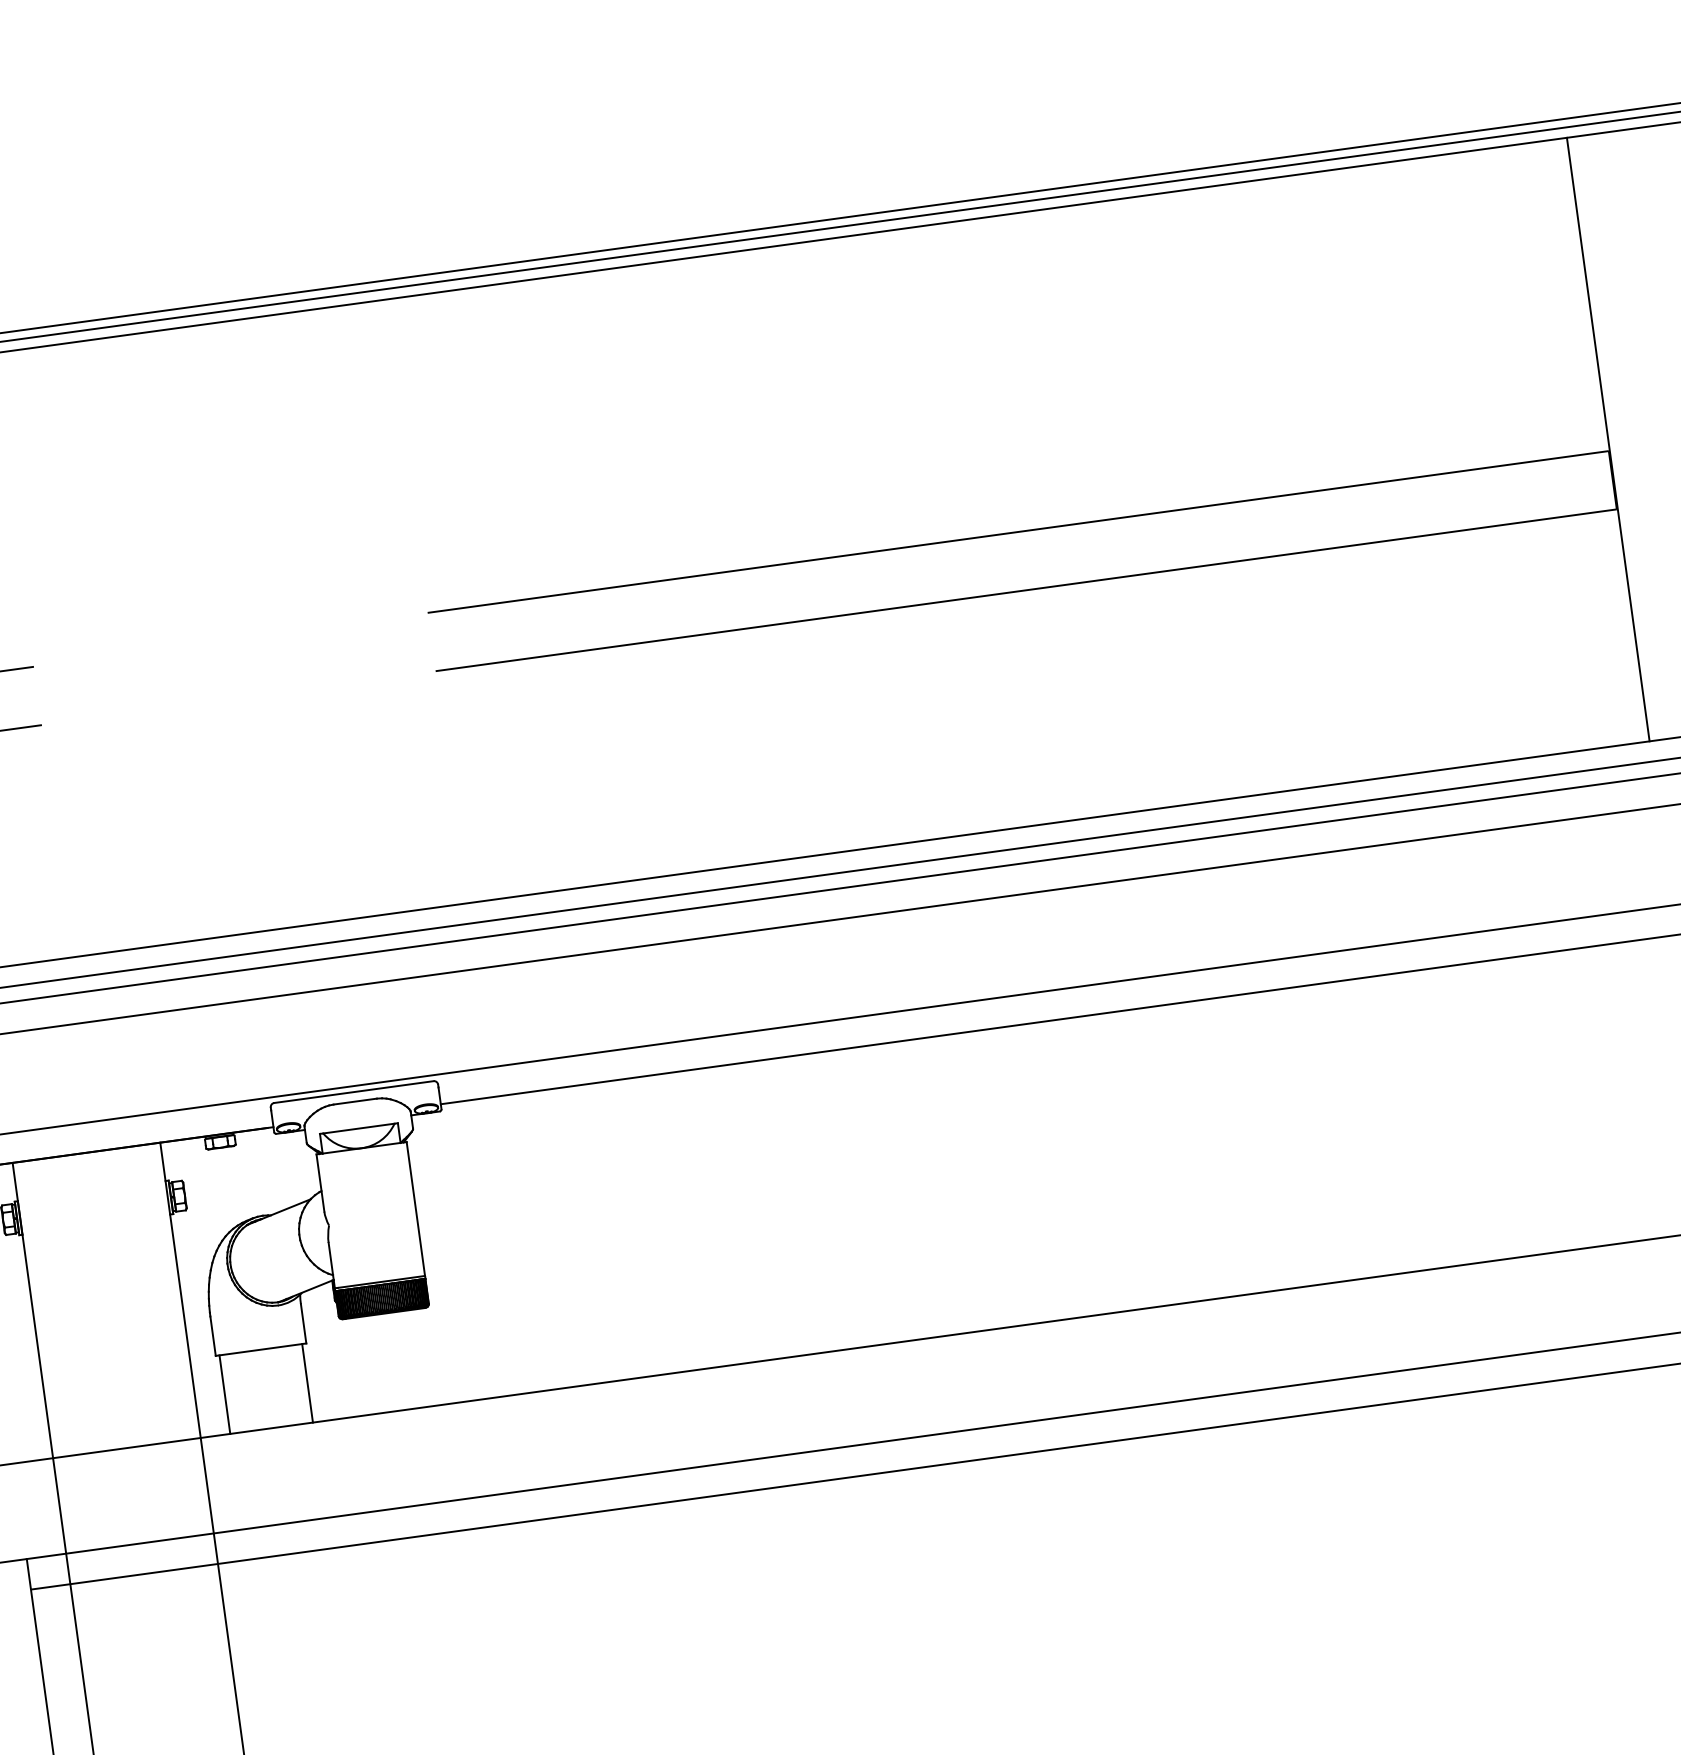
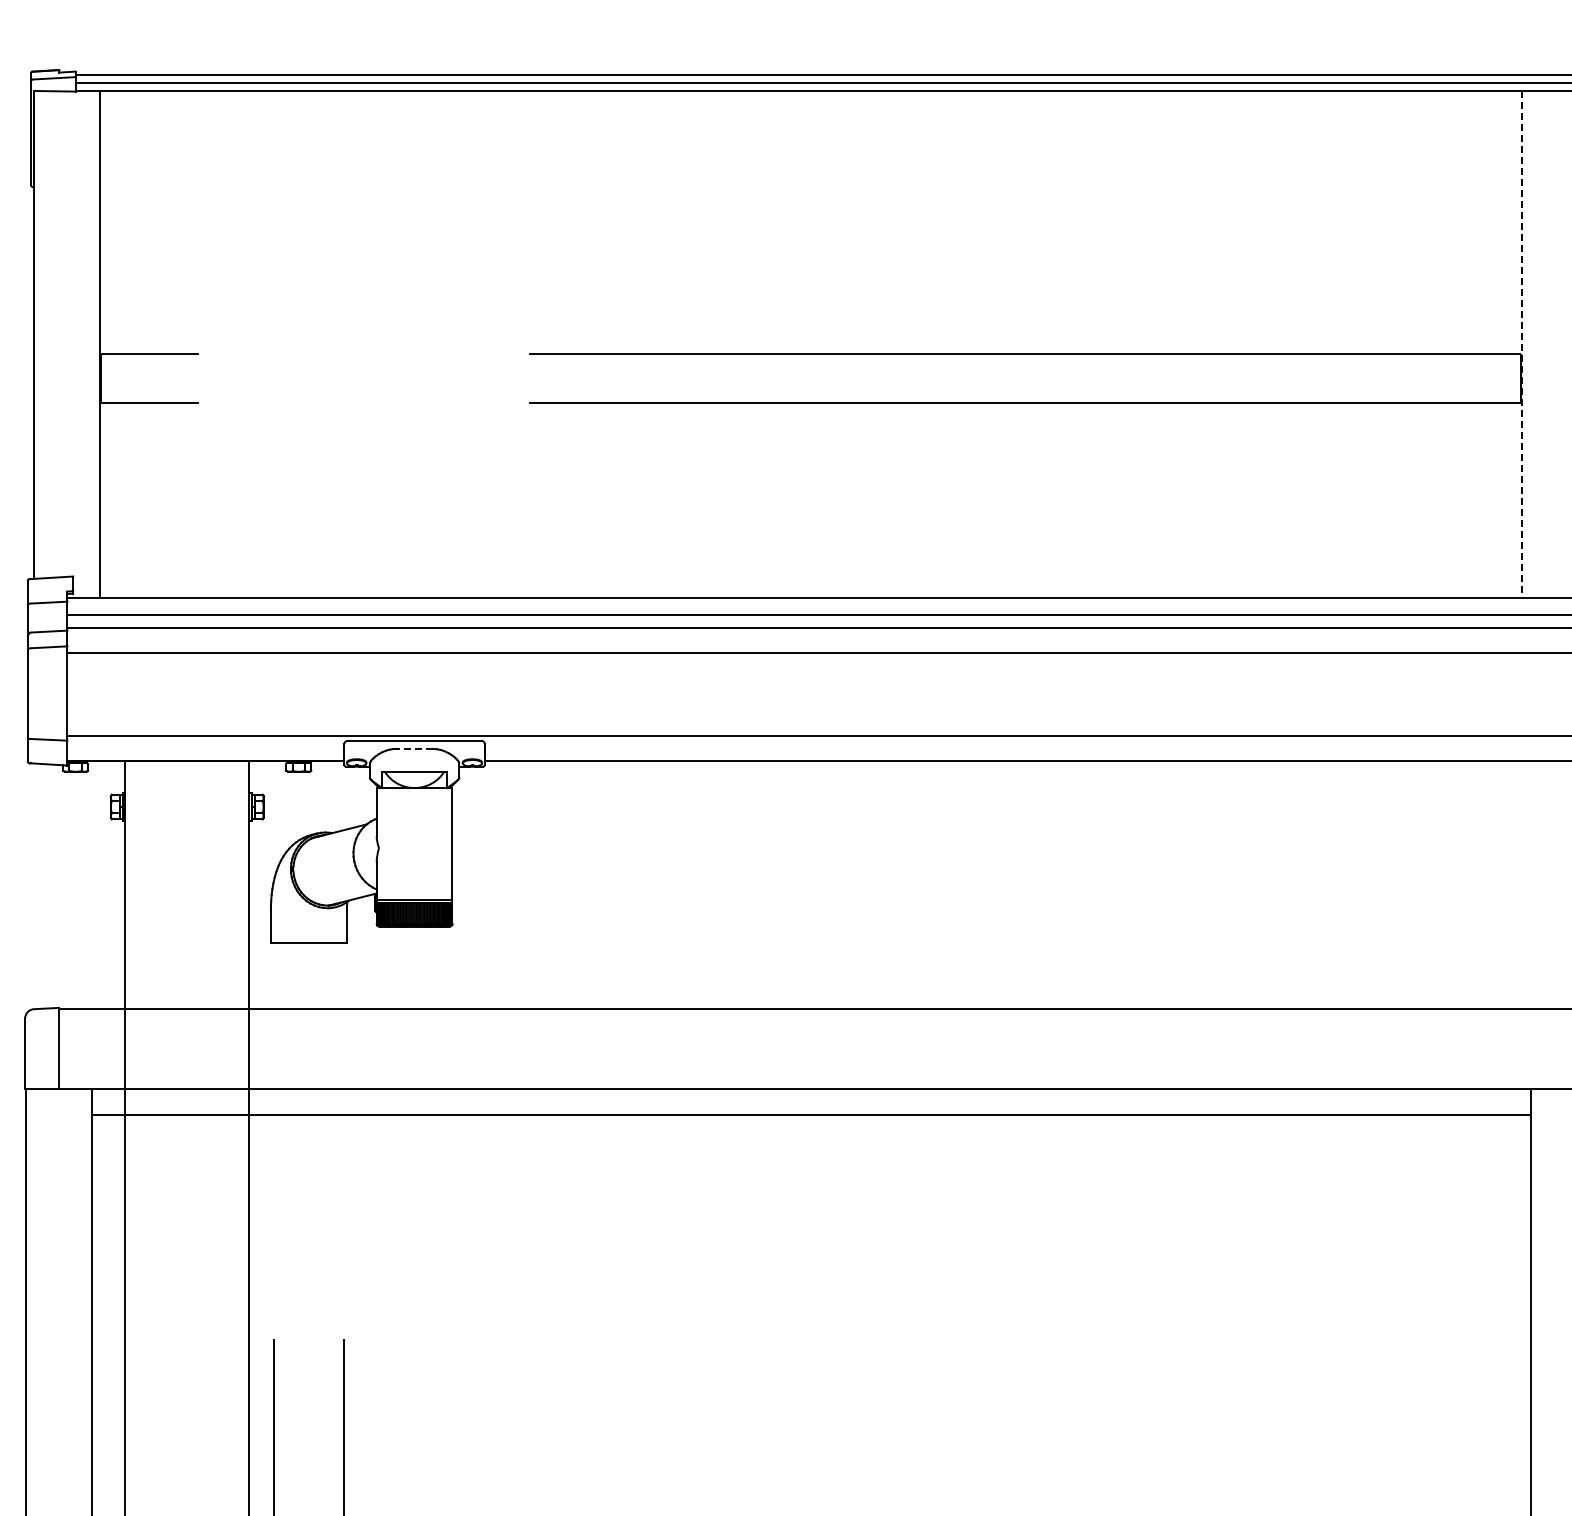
line: (1608, 440) -> (1522, 345), solid -> dashed
line: (355, 1101) -> (414, 748), solid -> dashed
line: (307, 1383) -> (343, 975), removed
line: (225, 1394) -> (274, 975), removed

